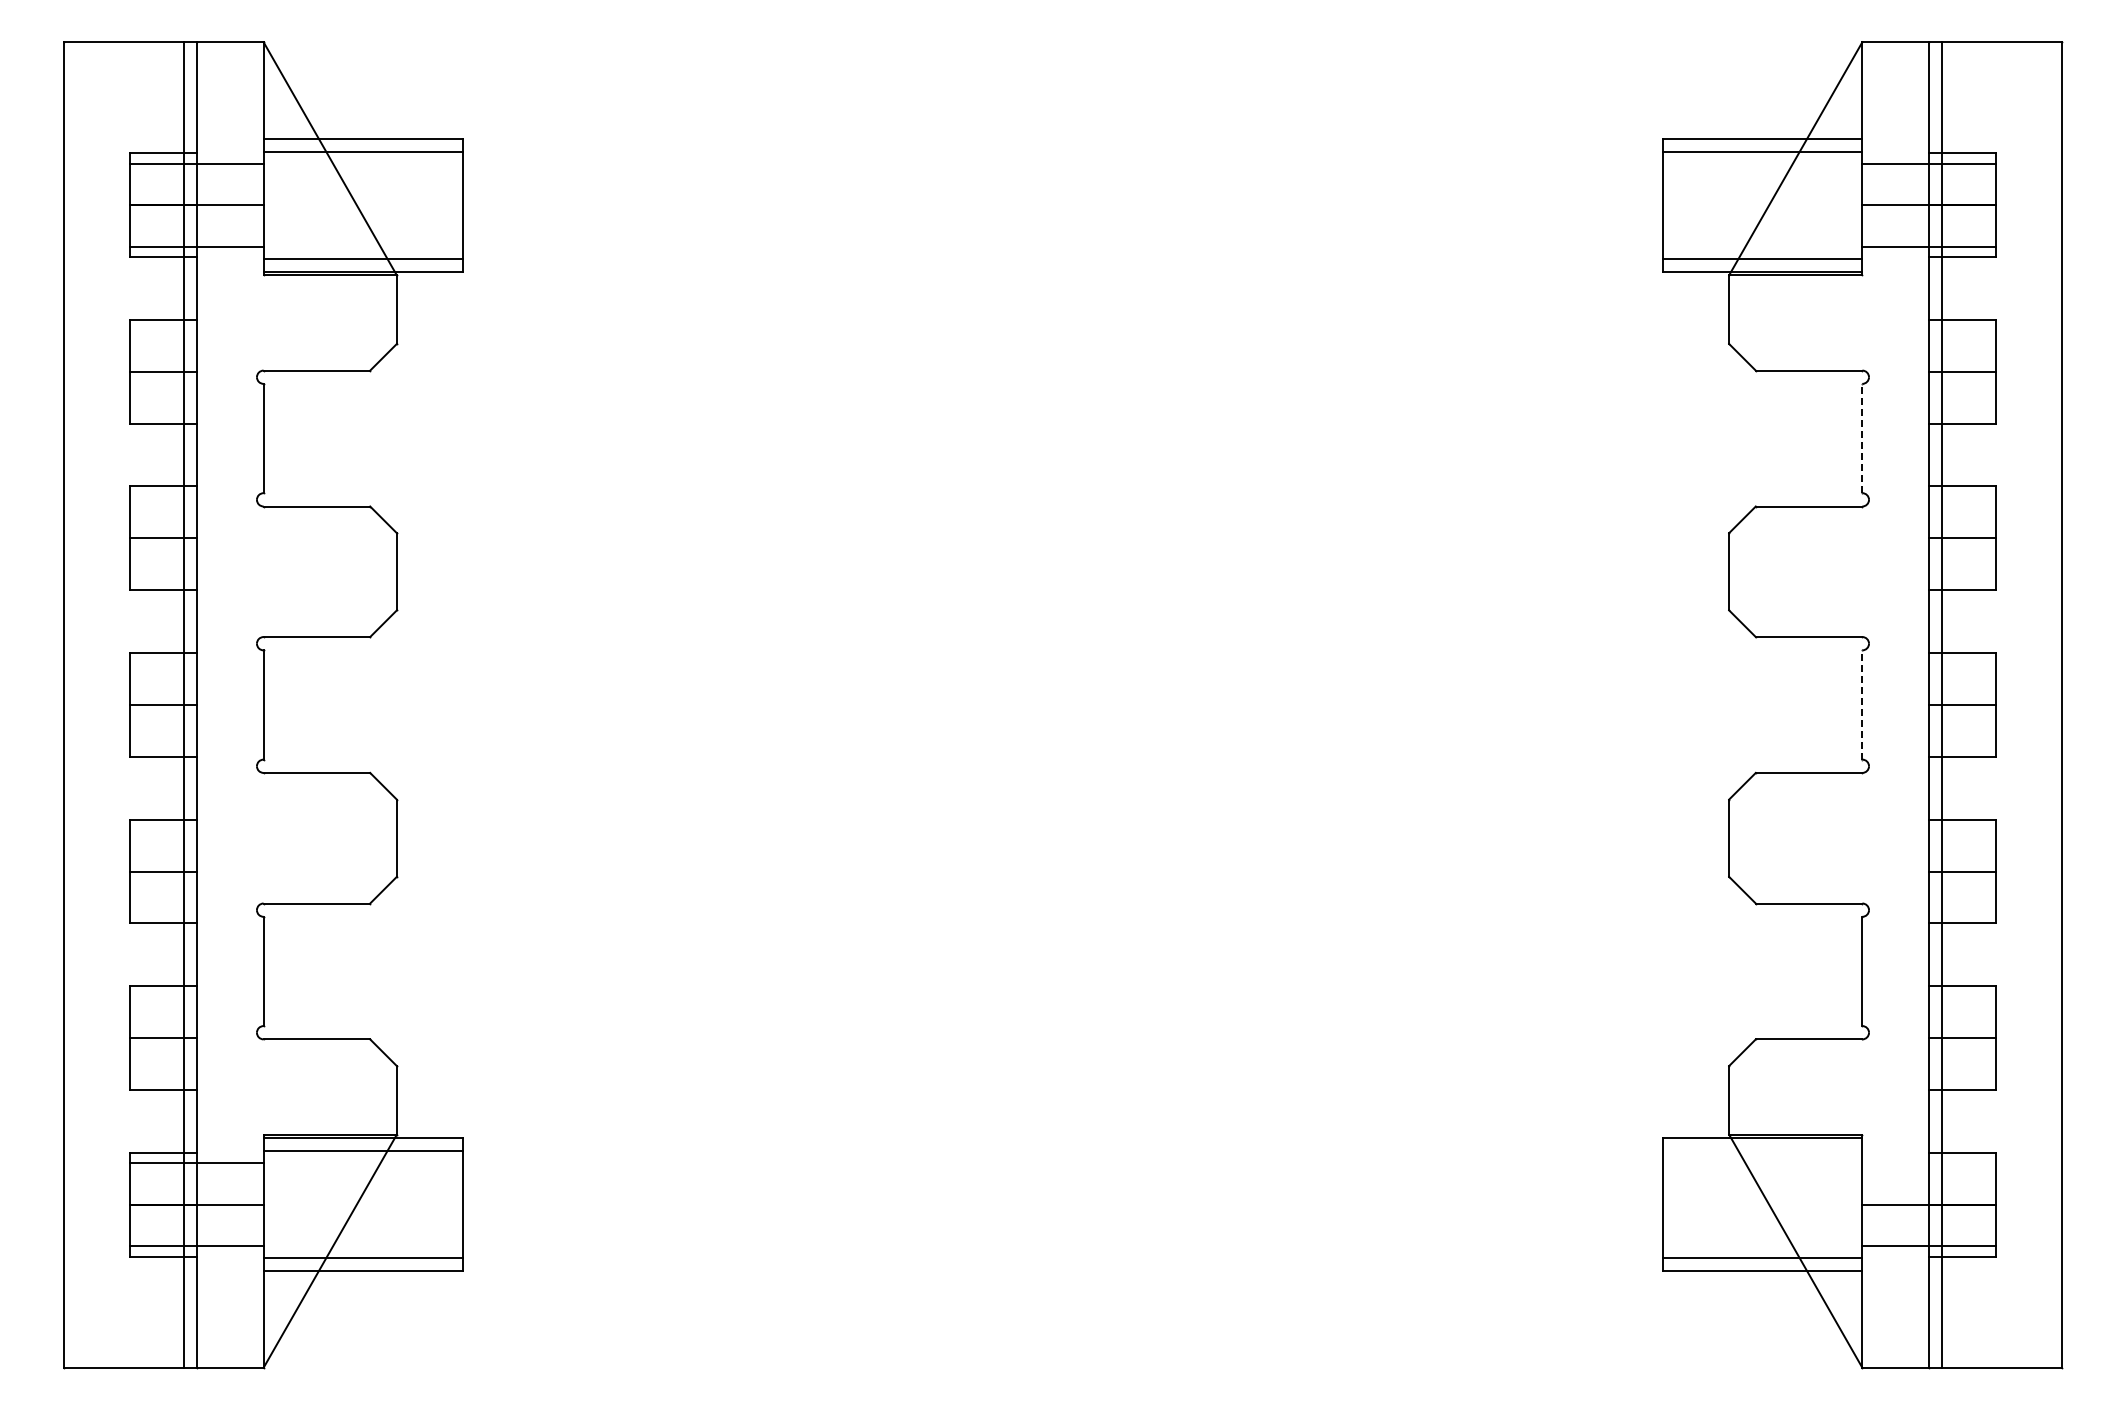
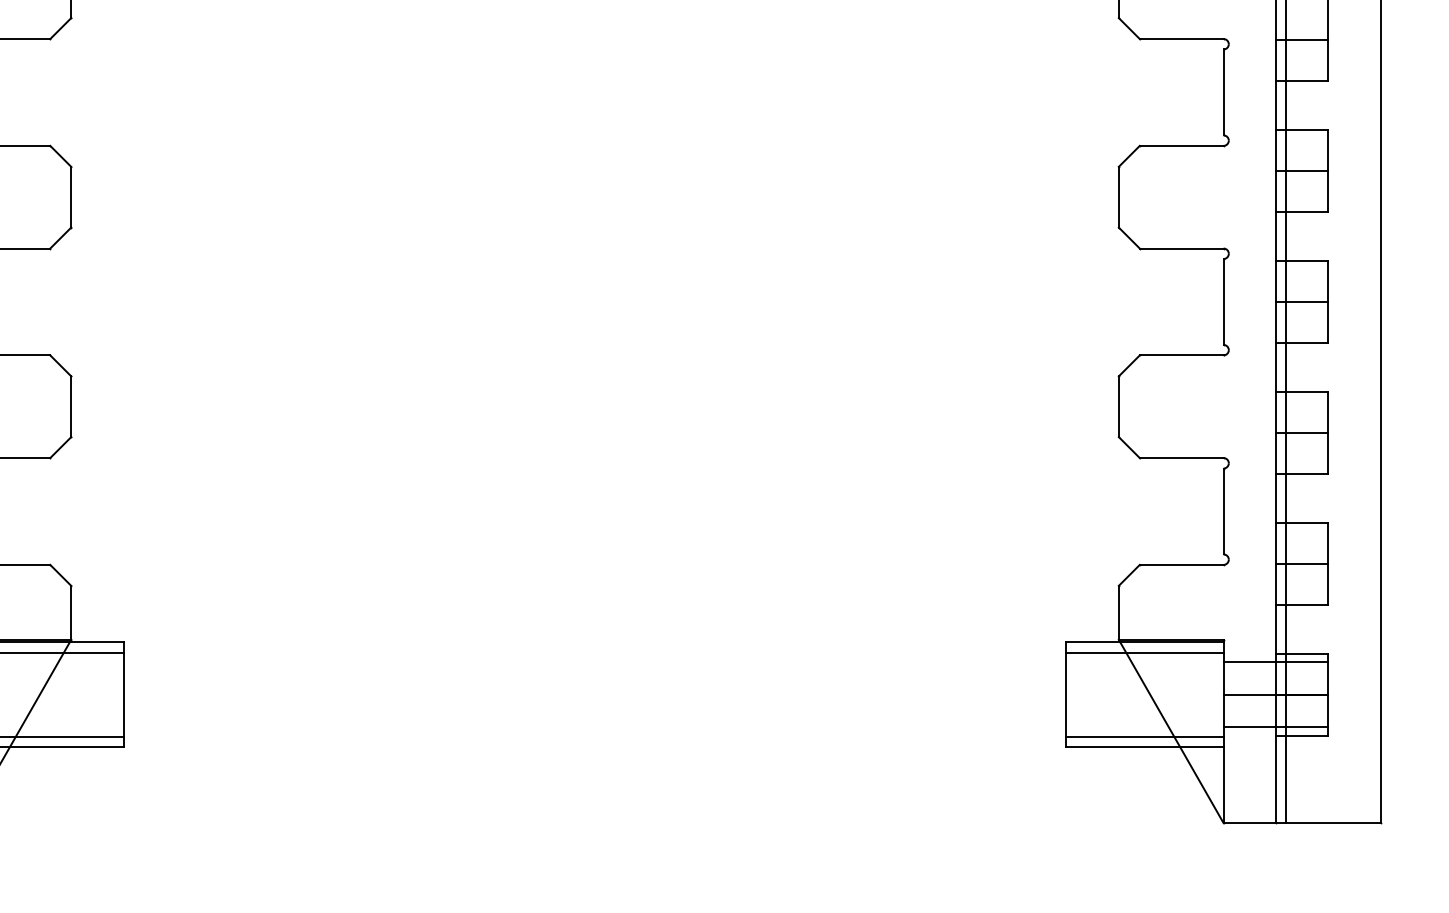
line: (1862, 438) -> (1223, 92), dashed -> solid
line: (1862, 704) -> (1223, 301), dashed -> solid
line: (1762, 1151) -> (1145, 653), added
line: (1928, 1163) -> (1275, 662), added

